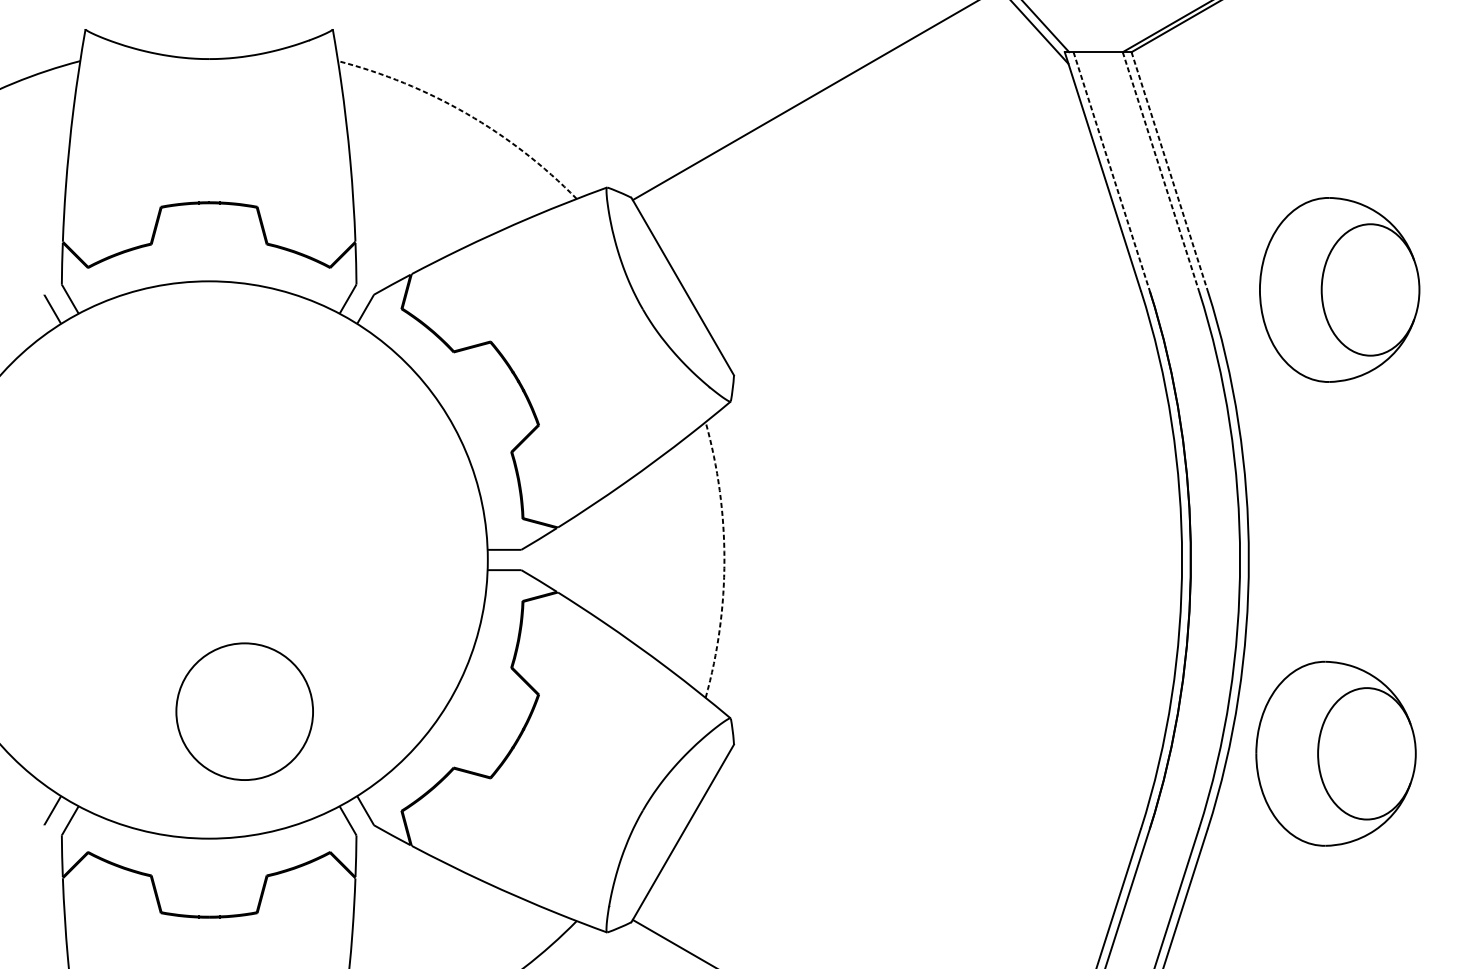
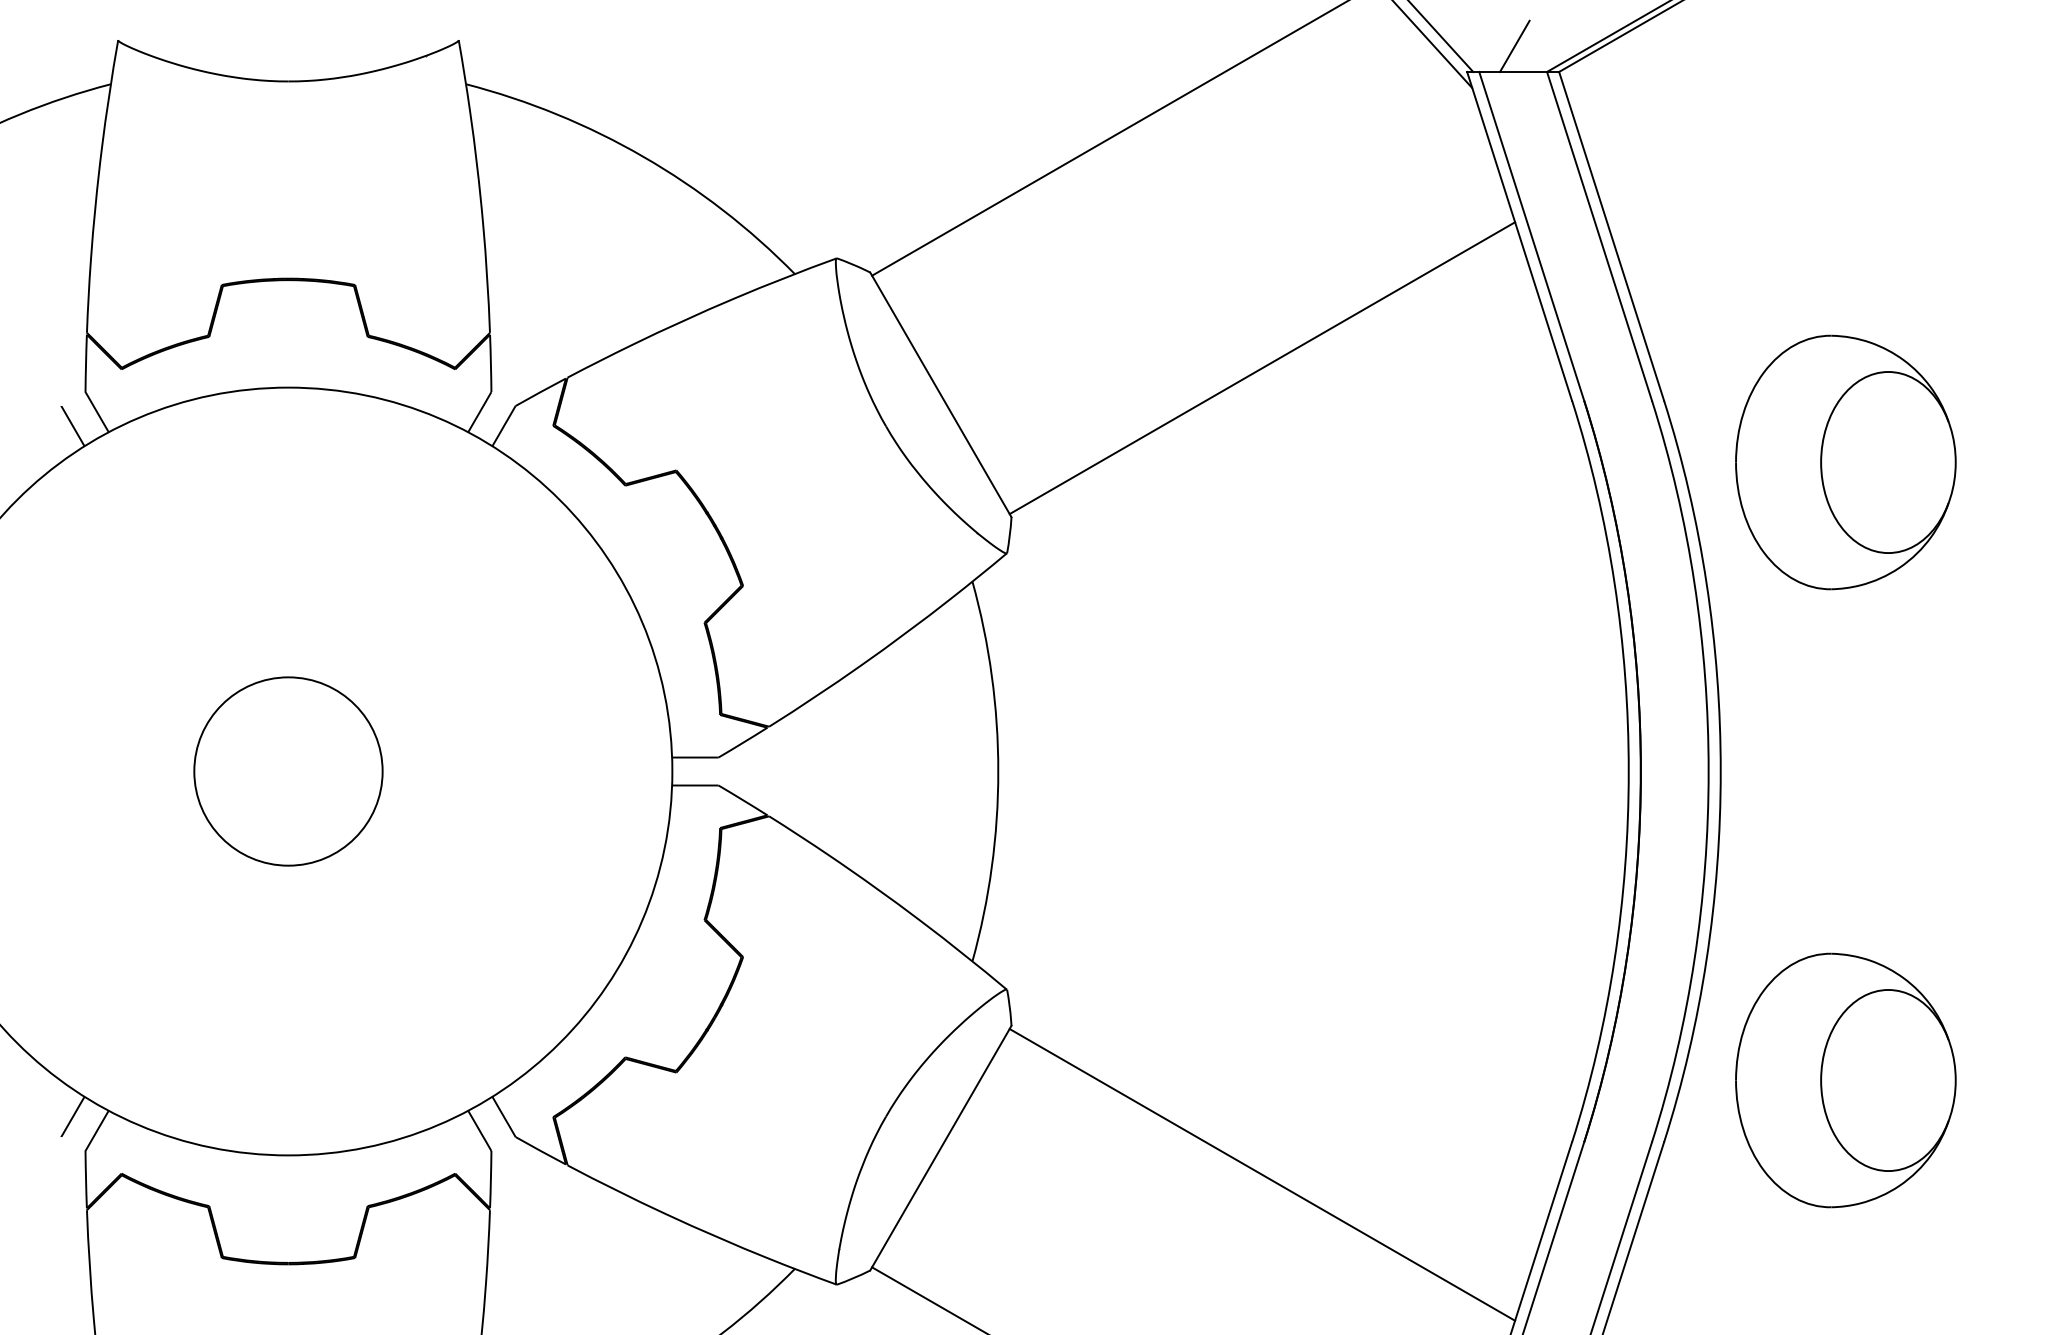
line: (1099, 32) -> (1514, 45), added
arc: (466, 113) -> (643, 156), dashed -> solid
line: (1111, 171) -> (1531, 236), dashed -> solid
line: (1160, 171) -> (1599, 236), dashed -> solid
line: (1169, 171) -> (1611, 236), dashed -> solid
line: (916, 267) -> (1262, 368), added
part: (1339, 289) -> (1845, 462), moved
arc: (724, 559) -> (998, 771), dashed -> solid
circle: (244, 711) -> (288, 771), moved
part: (1335, 753) -> (1845, 1080), moved
line: (916, 852) -> (1262, 1174), added

